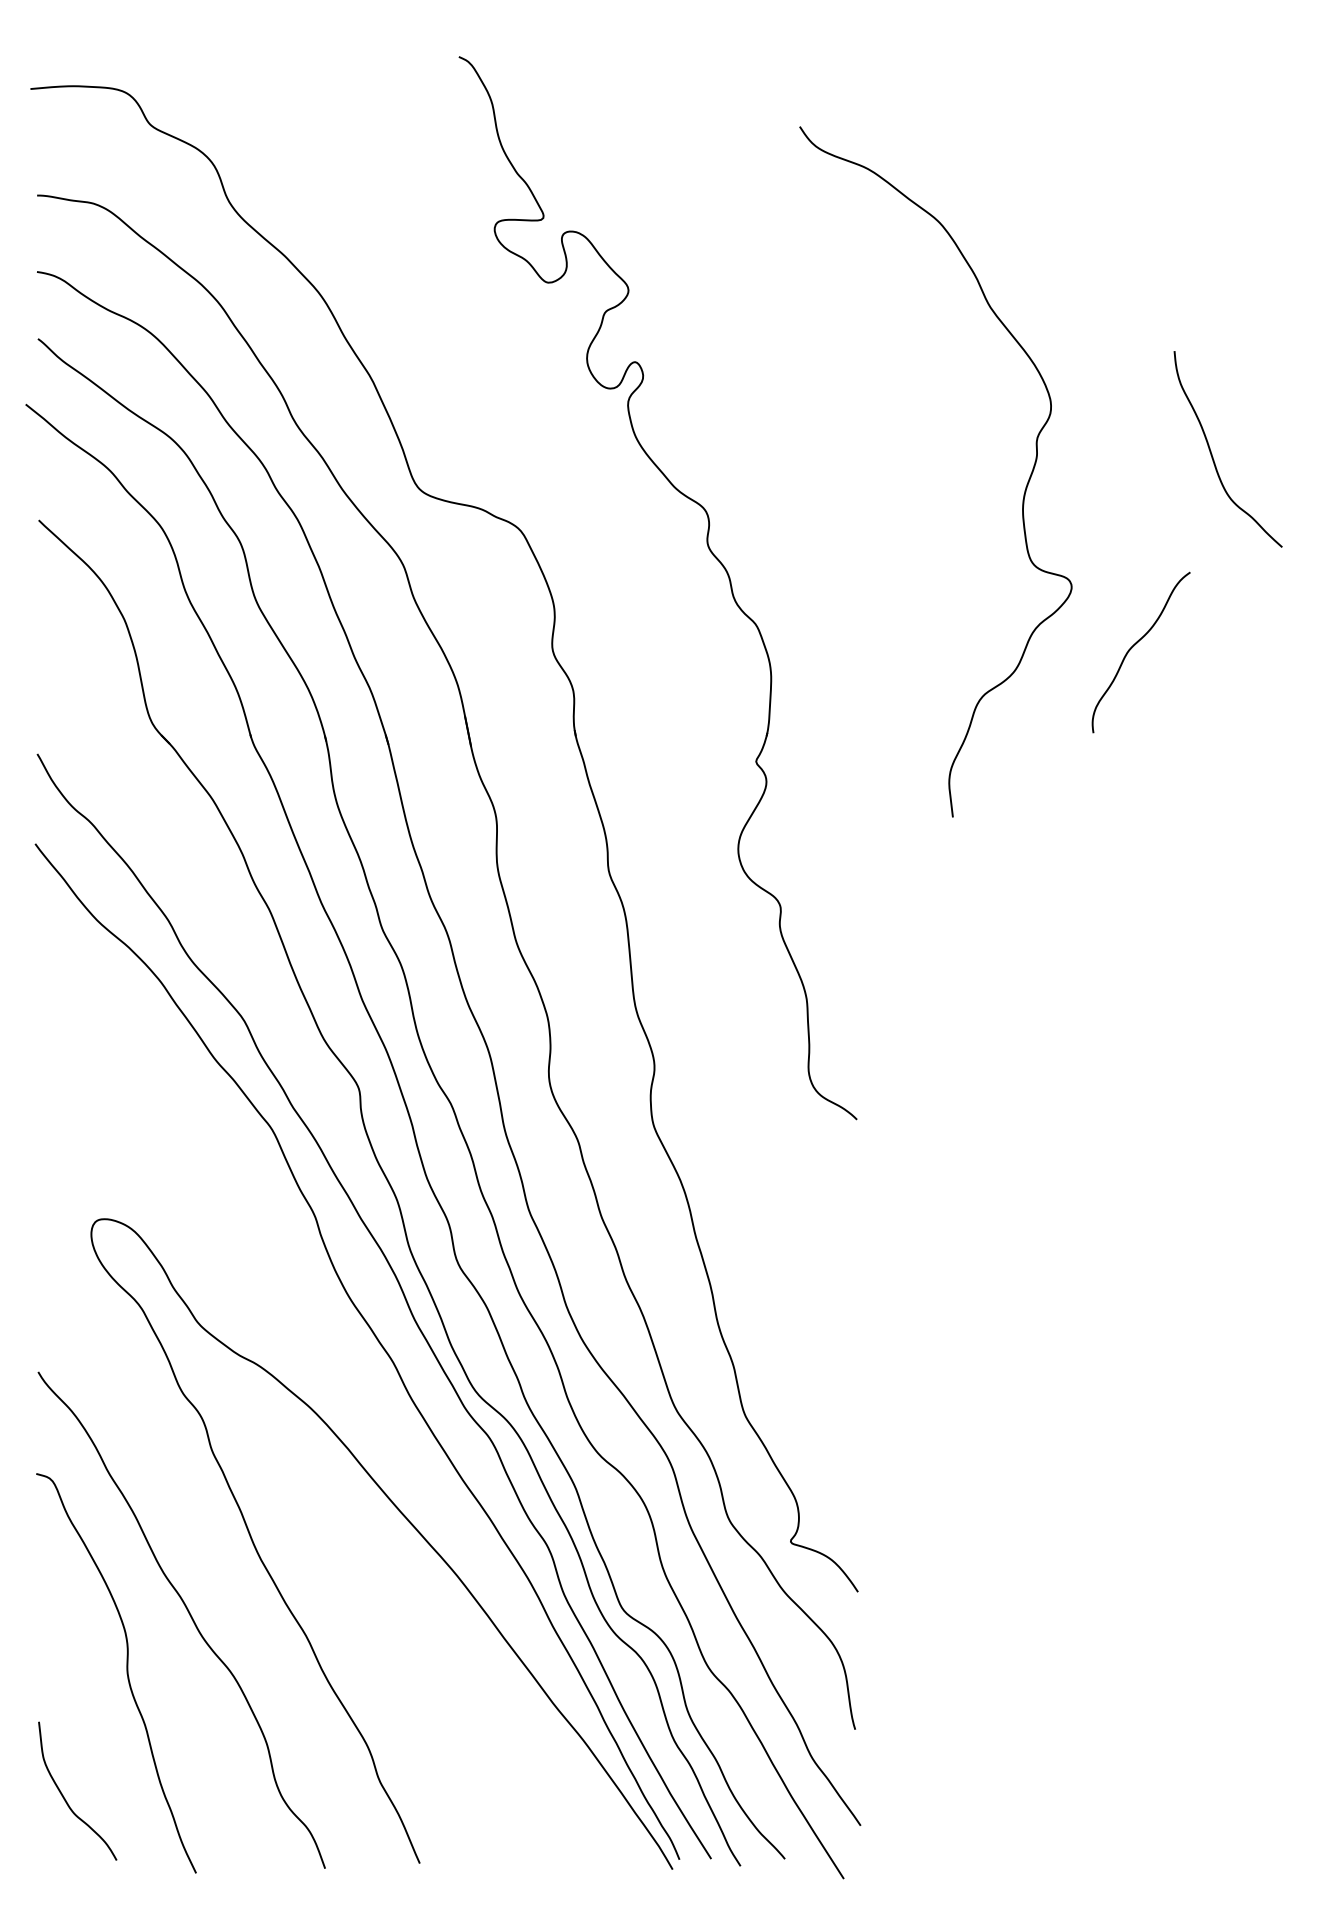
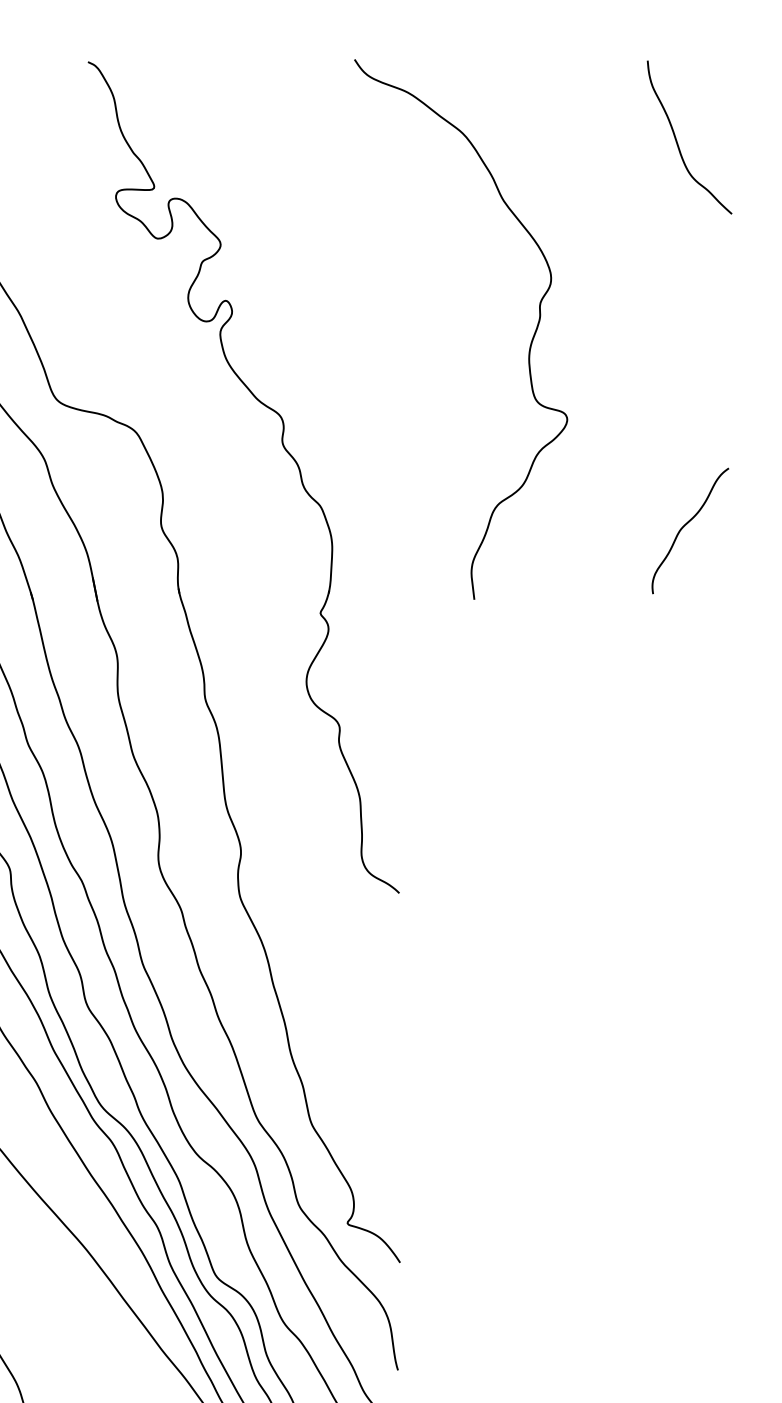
curve: (1212, 453) -> (677, 140), moved
curve: (1023, 494) -> (529, 347), moved
curve: (1134, 646) -> (685, 526), moved

